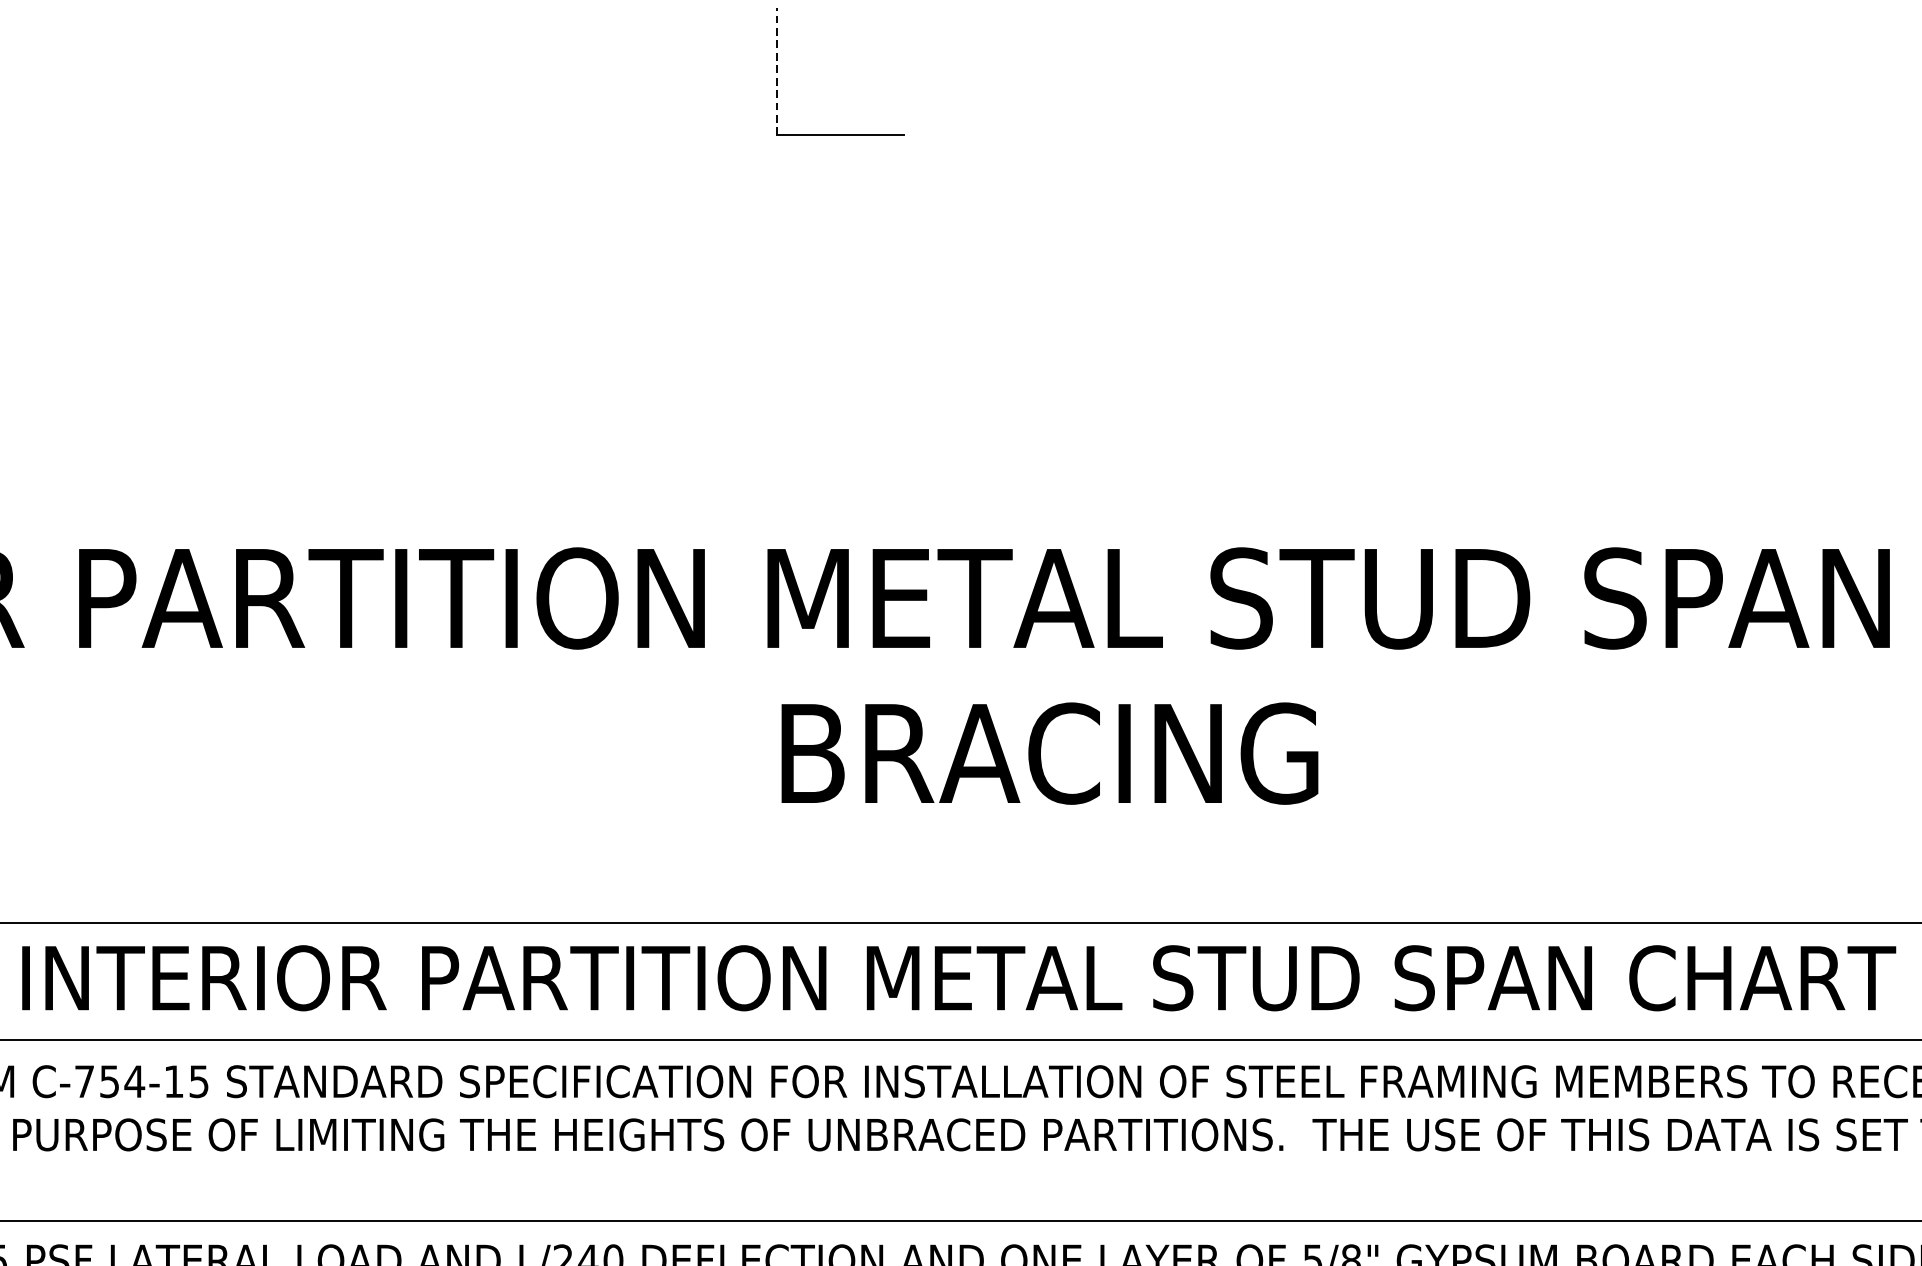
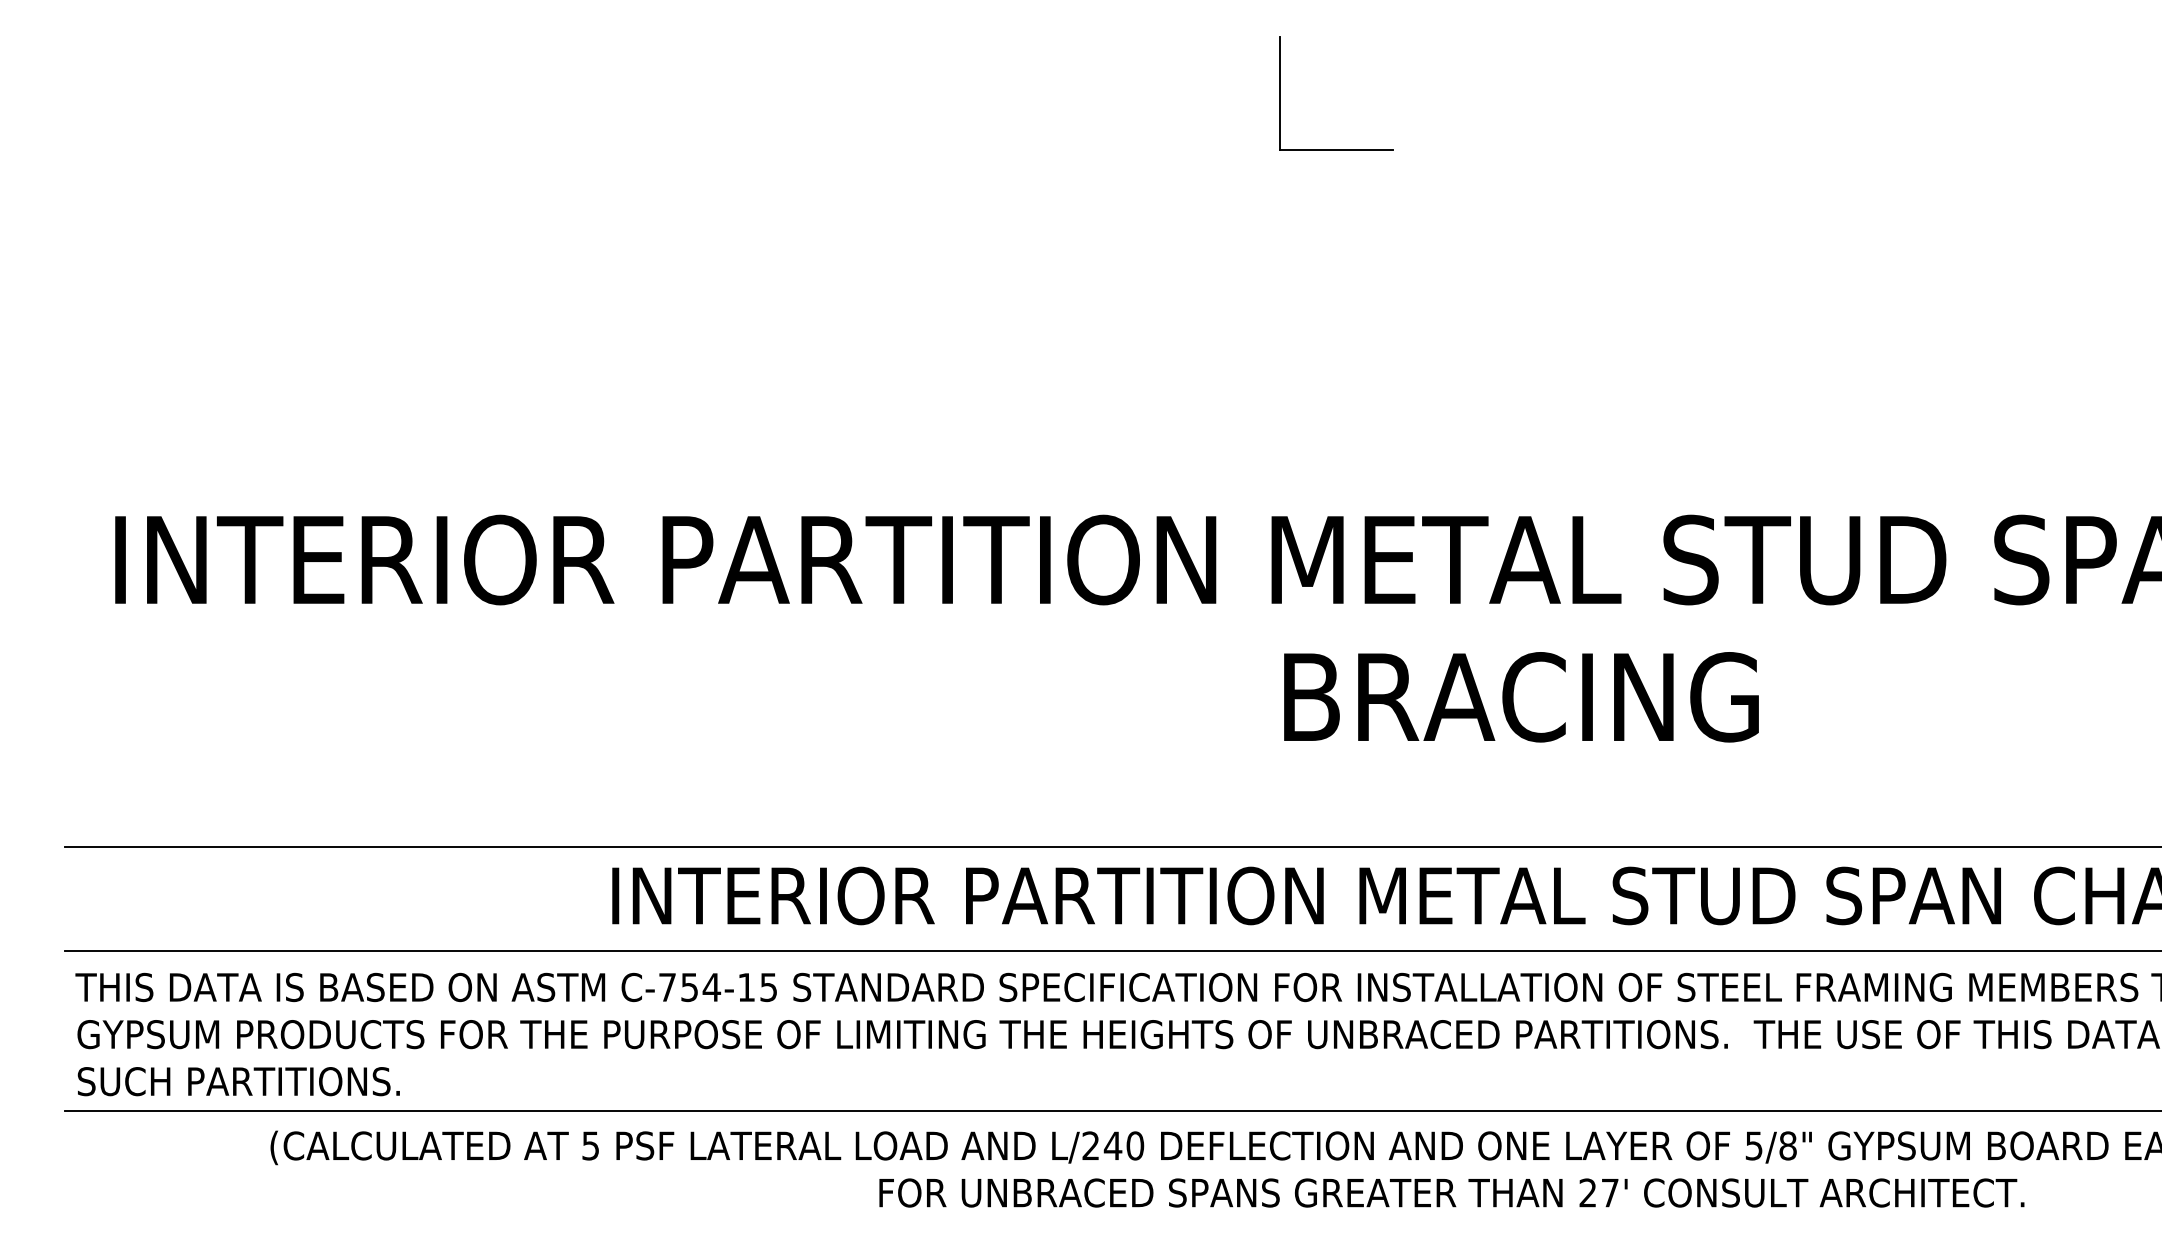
line: (776, 71) -> (1279, 93), dashed -> solid

